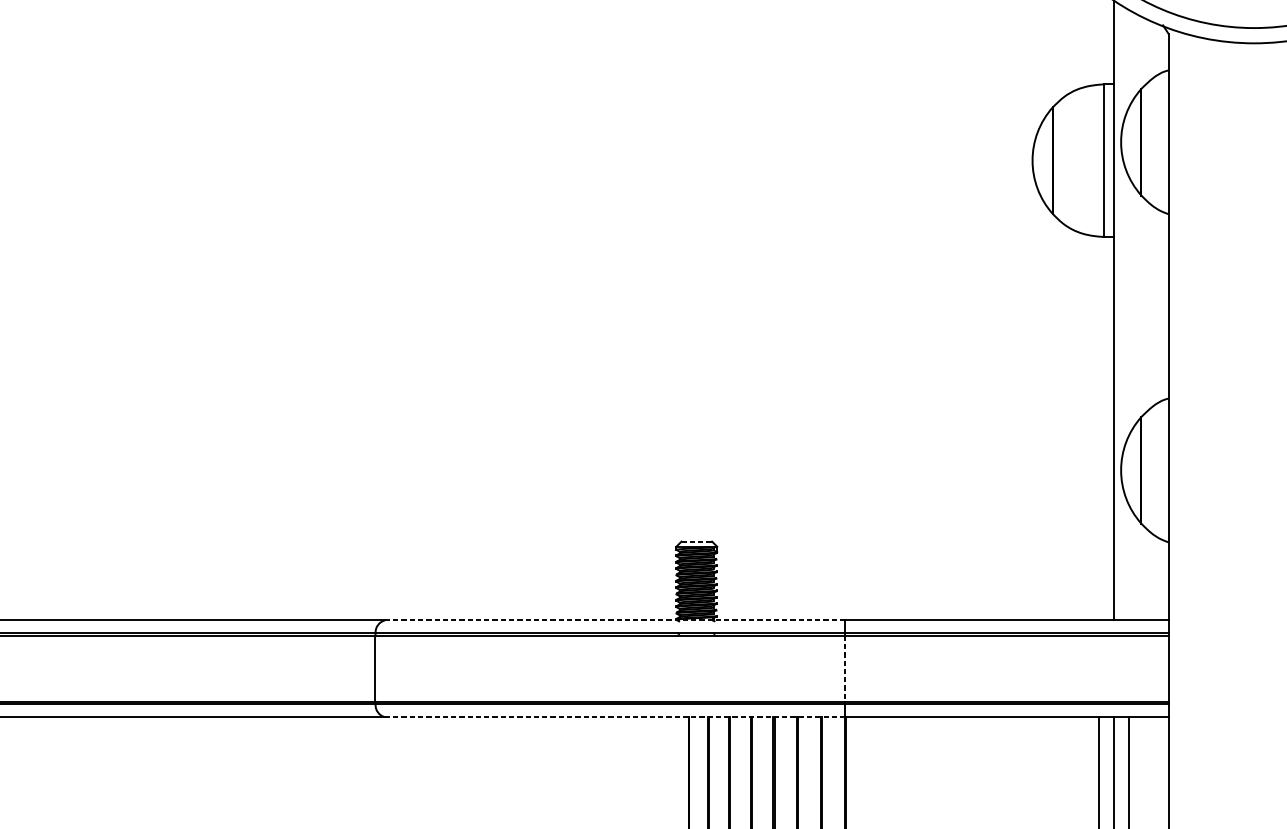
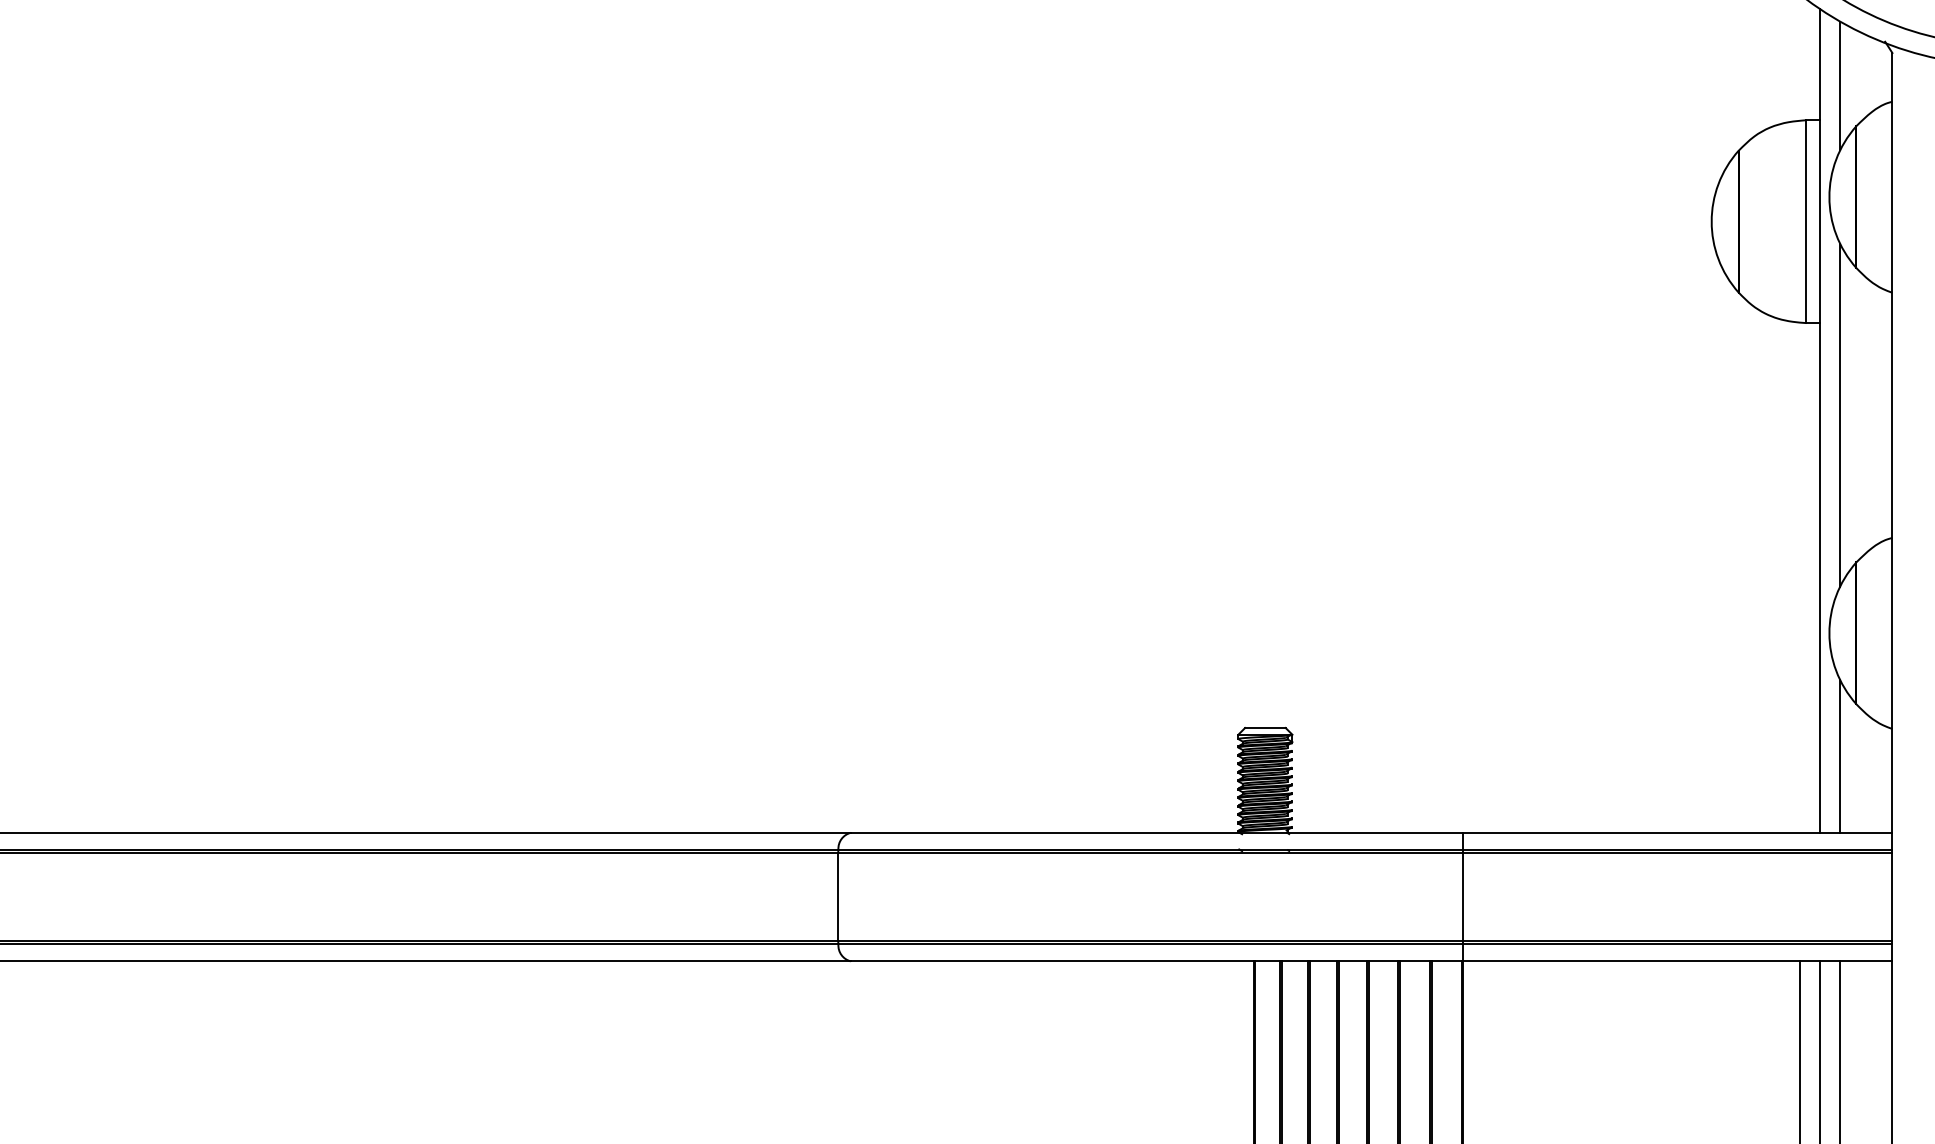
line: (1129, 58) -> (1840, 85), added
line: (1129, 305) -> (1840, 414), added
line: (696, 541) -> (1265, 728), dashed -> solid
line: (1129, 563) -> (1840, 756), added
line: (615, 620) -> (1157, 832), dashed -> solid
line: (845, 669) -> (1462, 897), dashed -> solid
line: (614, 717) -> (1156, 961), dashed -> solid

